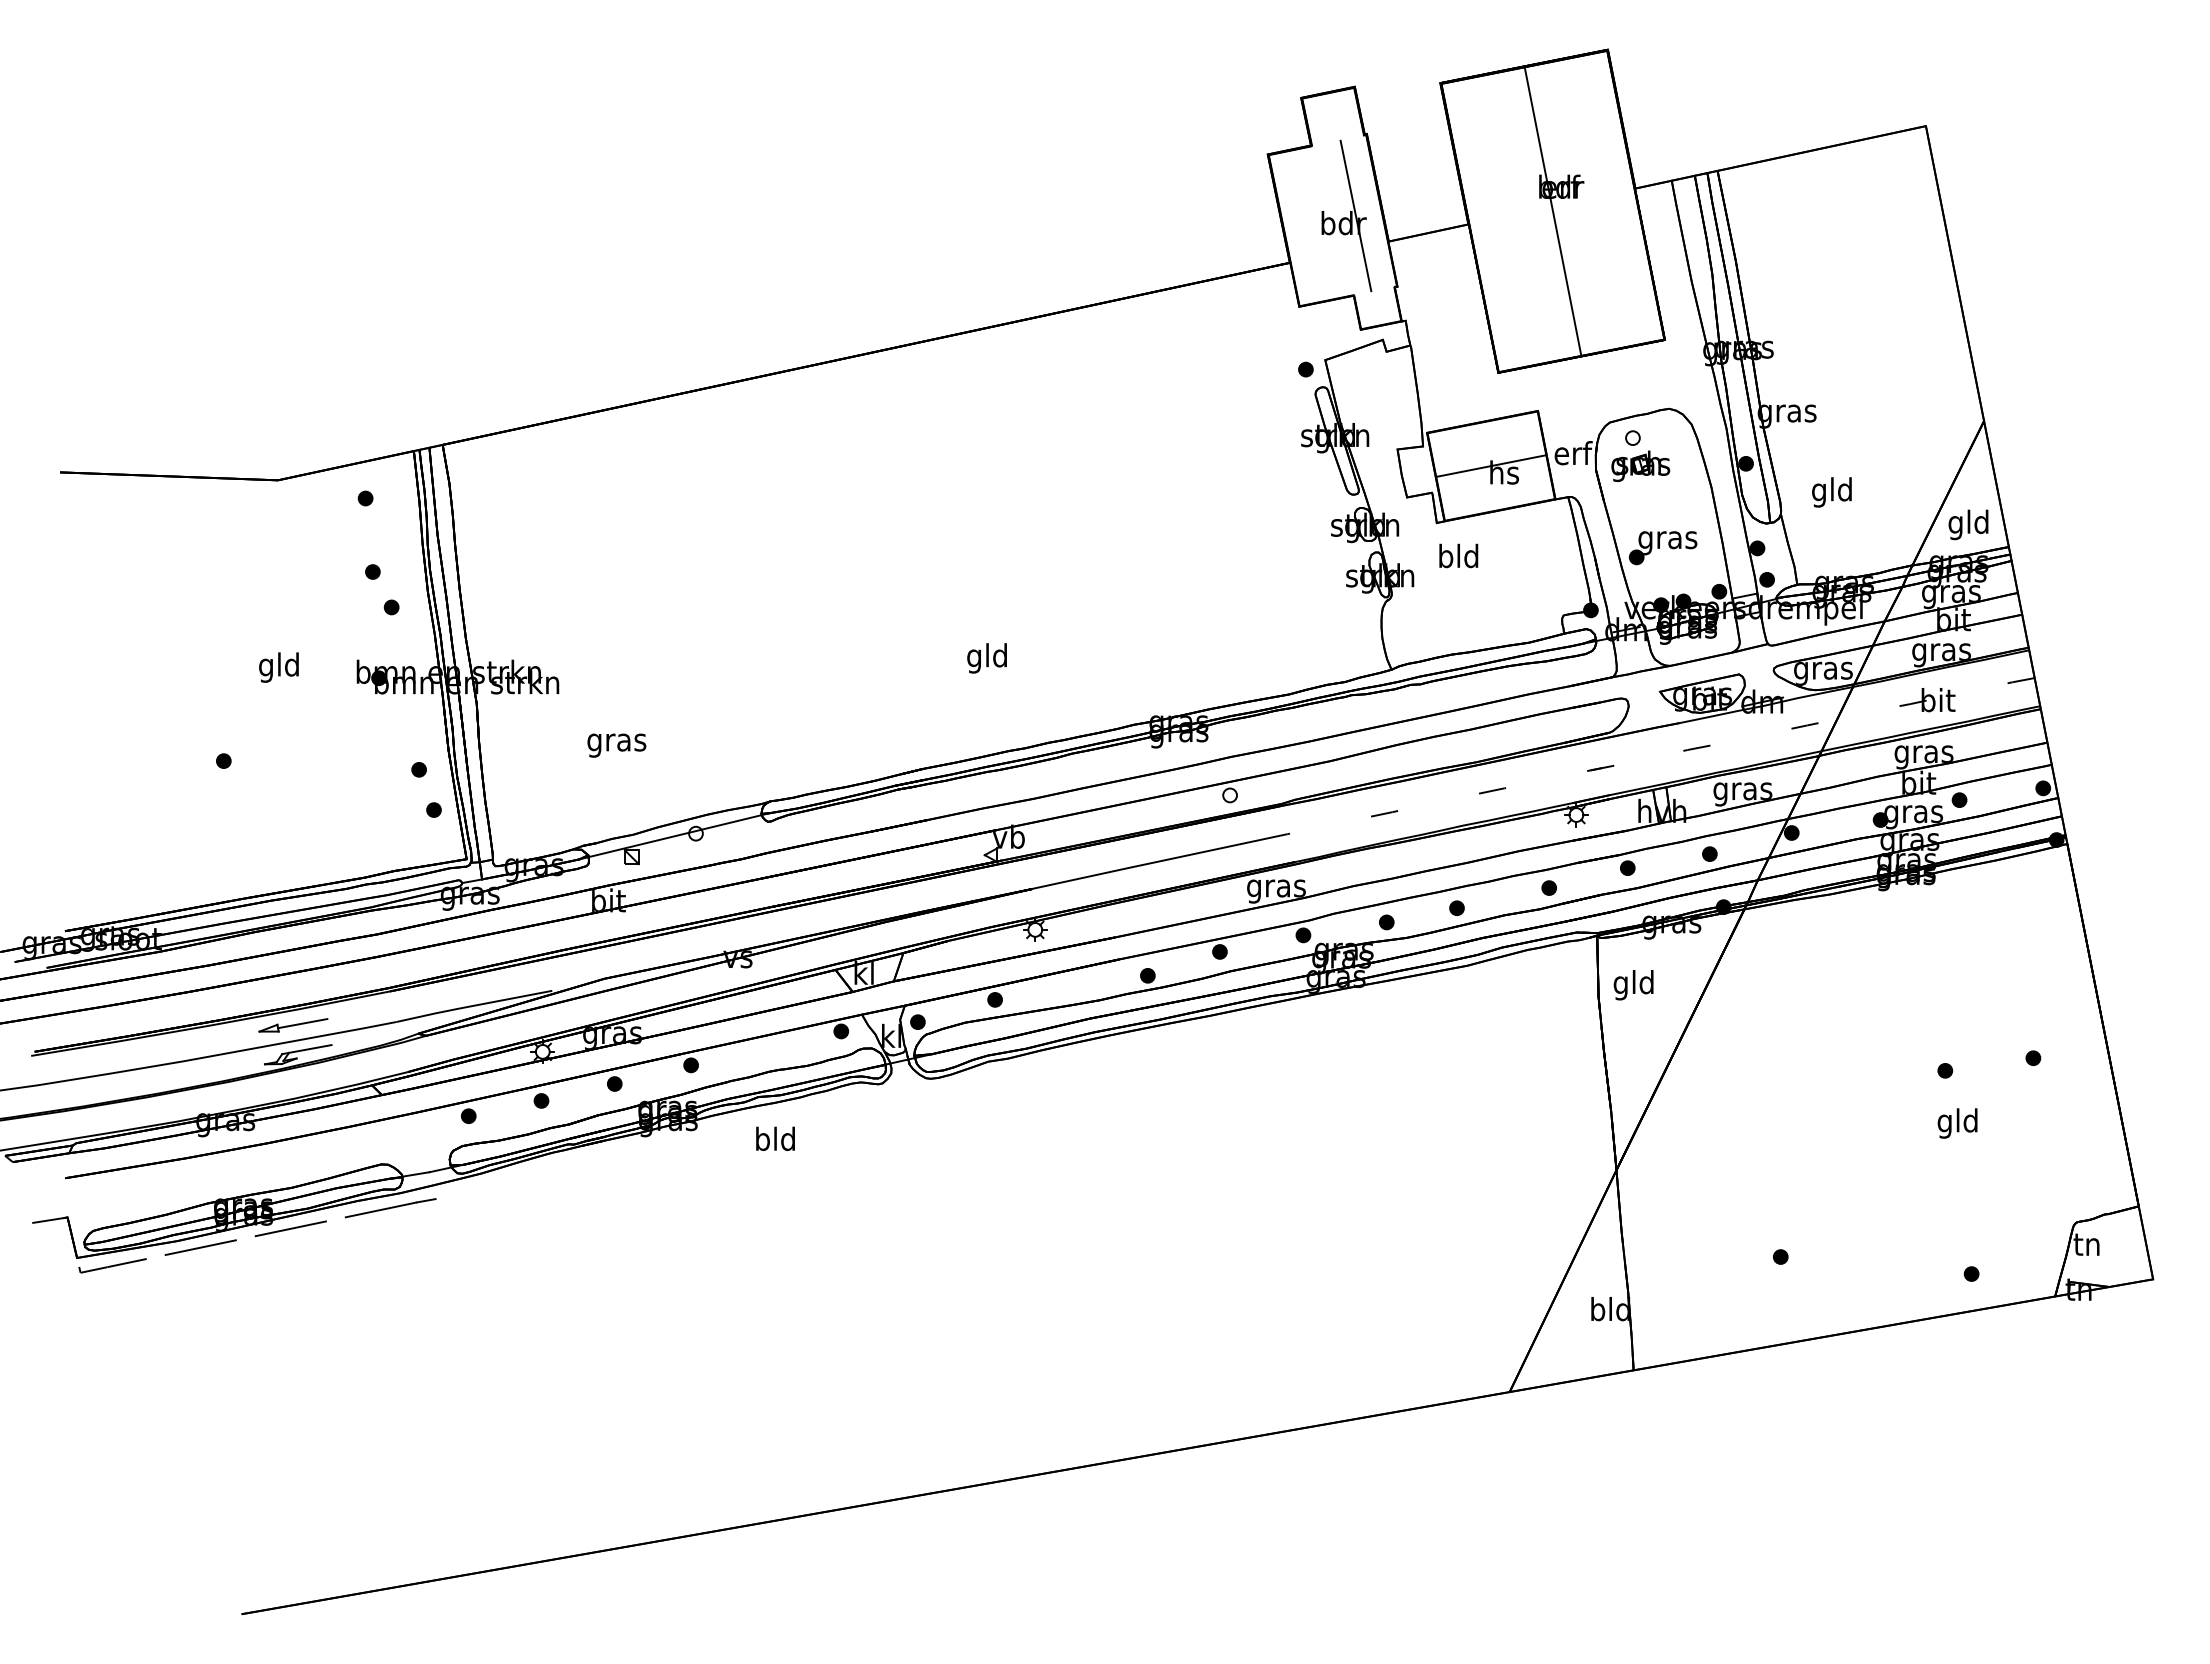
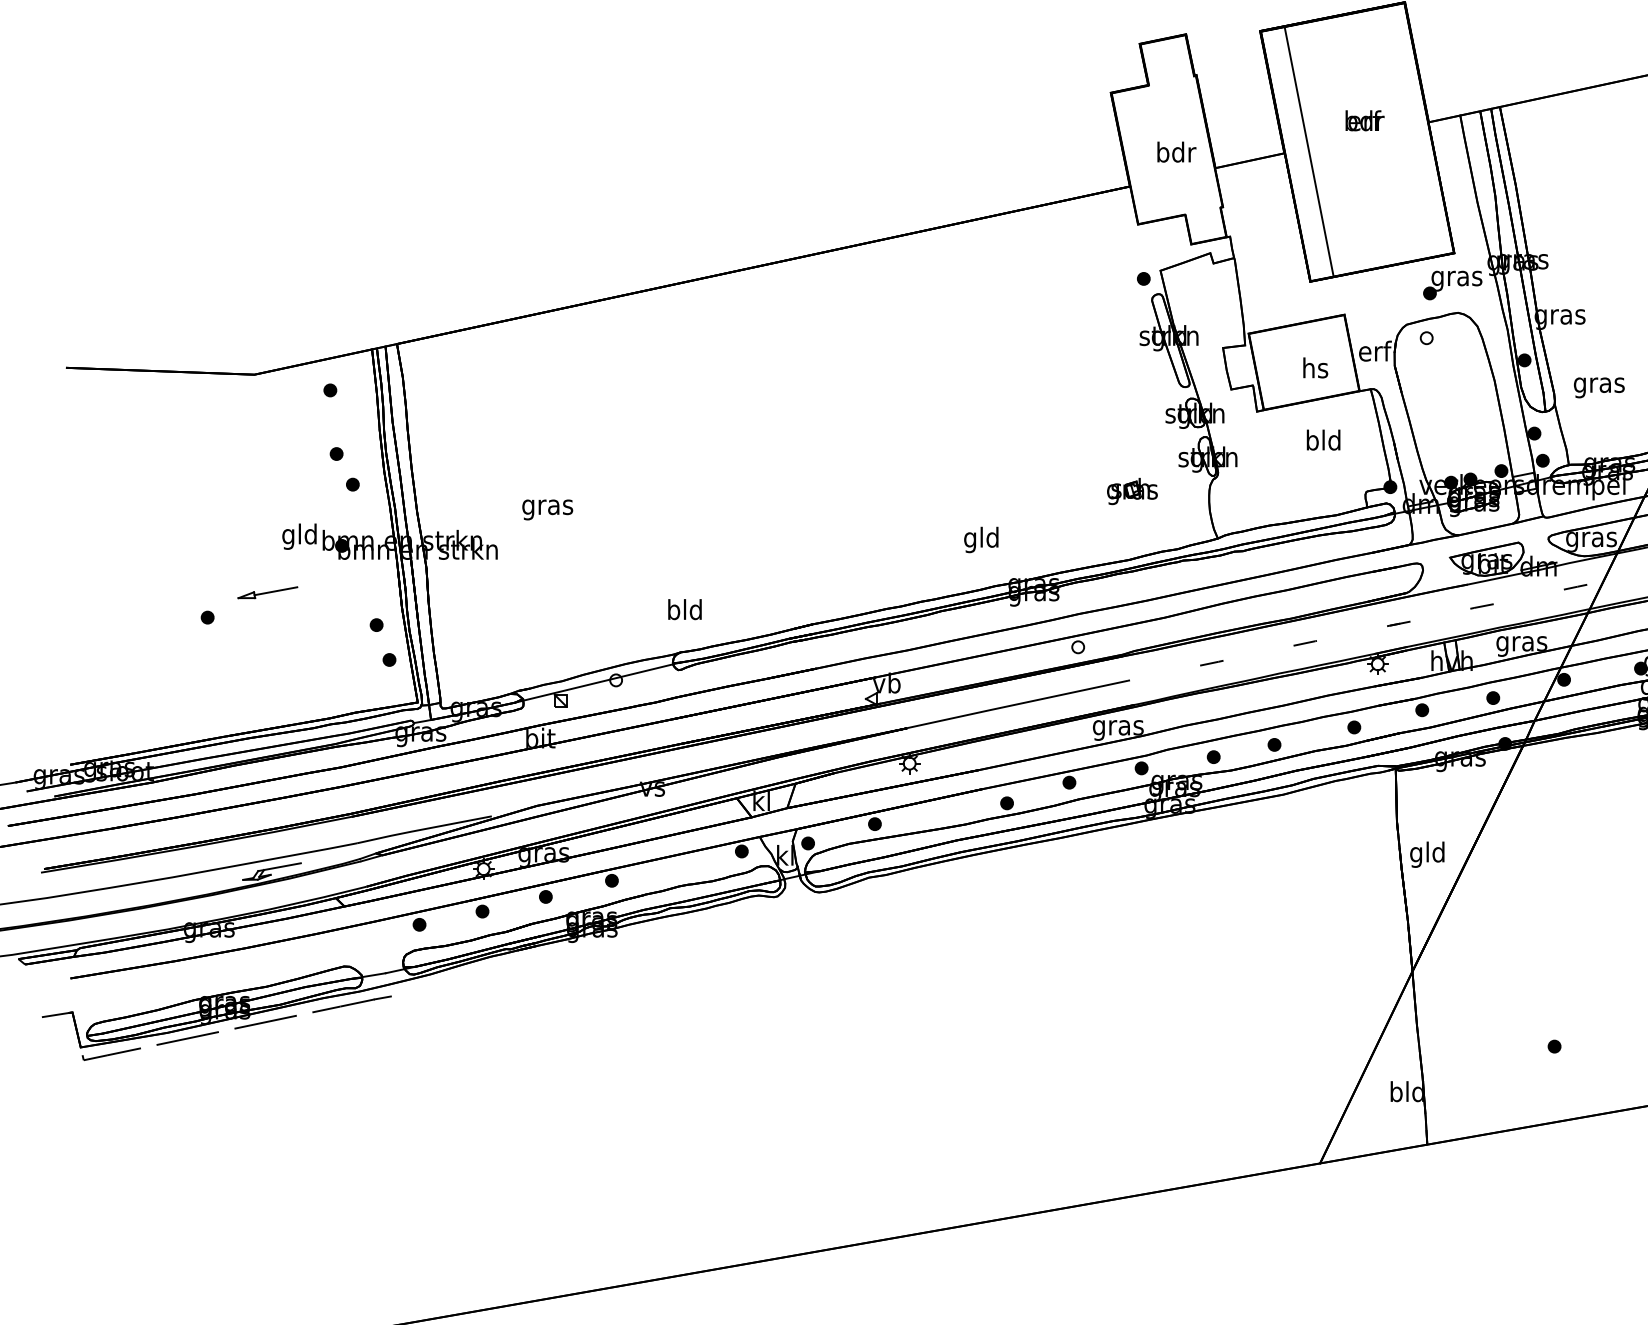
line: (1552, 211) -> (1308, 151), moved
line: (1355, 215) -> (1186, 145), removed
line: (1490, 465) -> (1303, 361), removed
part: (1640, 465) -> (1132, 490), moved
text: (1832, 492) -> (1599, 385), gld -> gras
part: (1662, 548) -> (1452, 285), moved
text: (1458, 555) -> (1323, 439), moved
text: (986, 658) -> (980, 540), moved
text: (278, 667) -> (299, 536), moved
text: (616, 745) -> (547, 509), moved
text: (1633, 985) -> (1427, 854), moved
part: (293, 1025) -> (267, 592), moved
text: (775, 1138) -> (684, 609), moved

